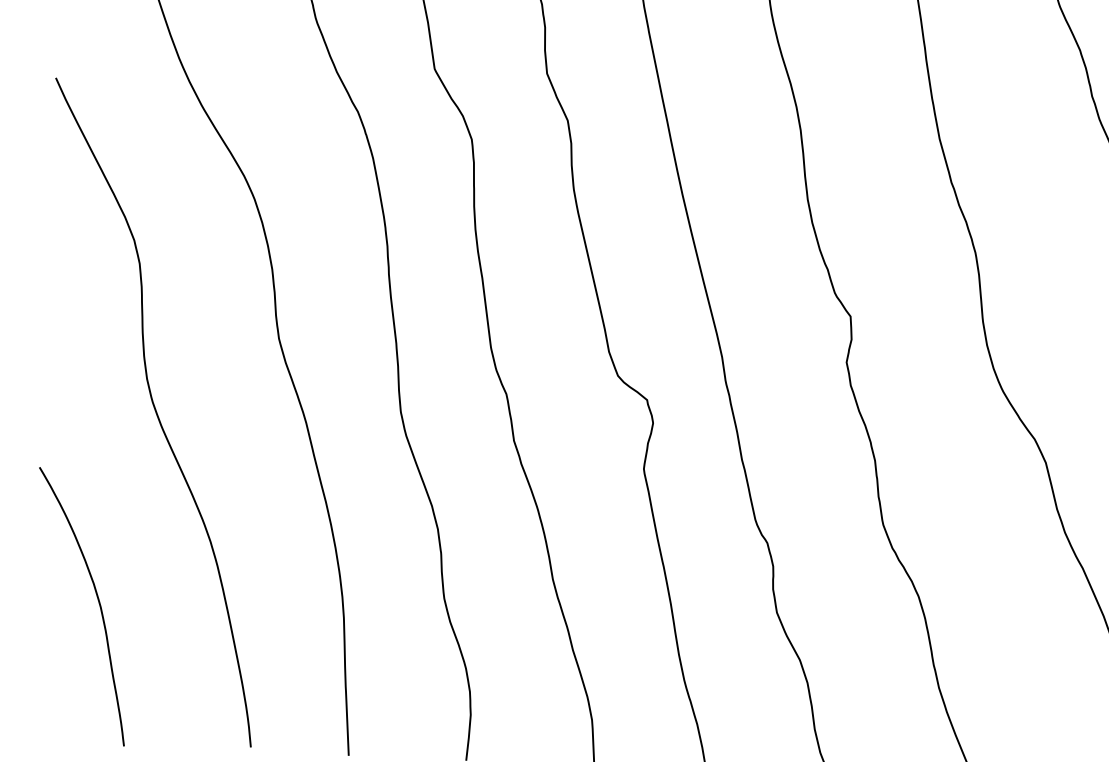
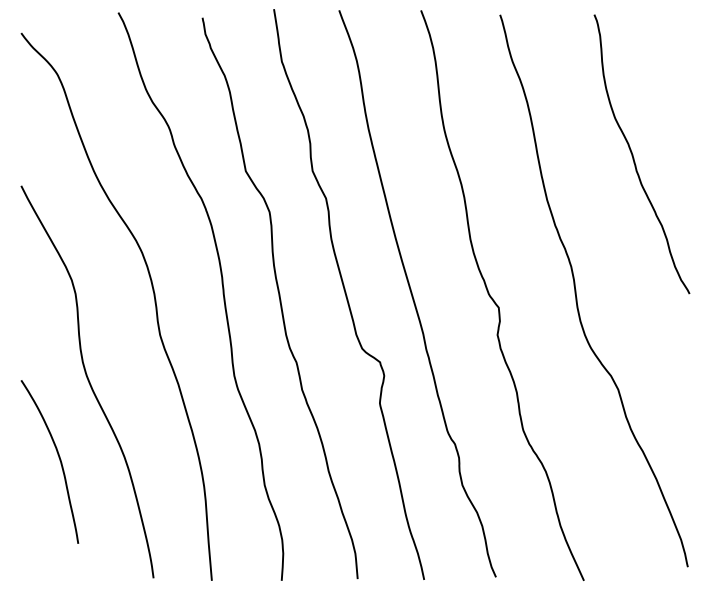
curve: (96, 599) -> (58, 457), moved

